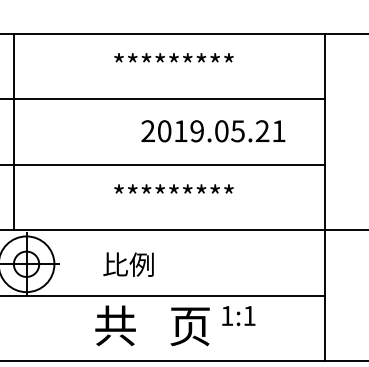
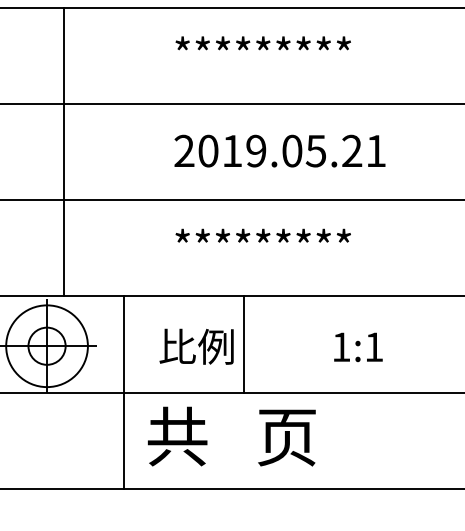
line: (14, 131) -> (64, 151), moved
text: (213, 131) -> (280, 151), moved
line: (161, 262) -> (244, 343), added
line: (79, 295) -> (124, 392), added
text: (238, 316) -> (357, 348), moved

